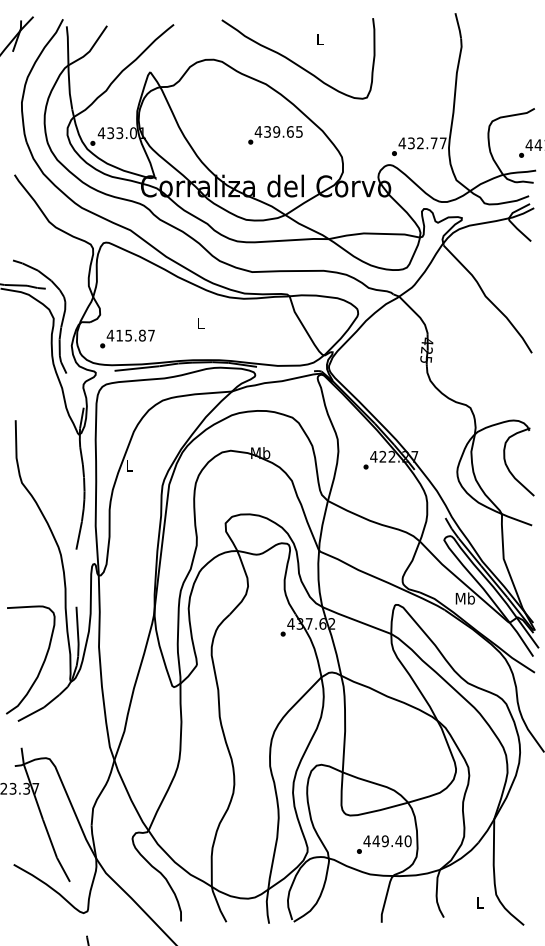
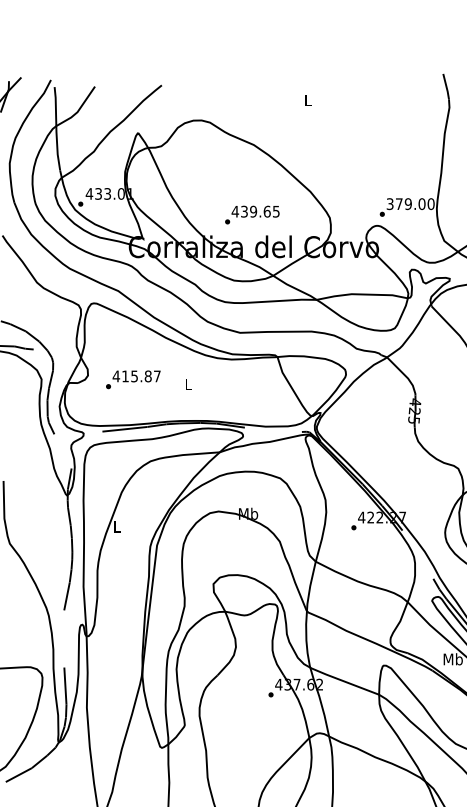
curve: (295, 62) -> (283, 123), removed
text: (275, 135) -> (252, 215), moved
text: (422, 143) -> (410, 204), 432.77 -> 379.00
text: (127, 338) -> (133, 379), moved

